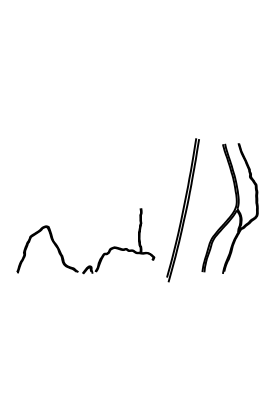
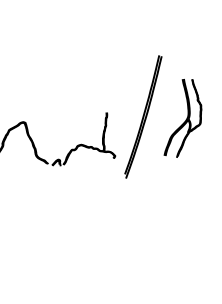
part: (229, 208) -> (183, 118), size x0.7

